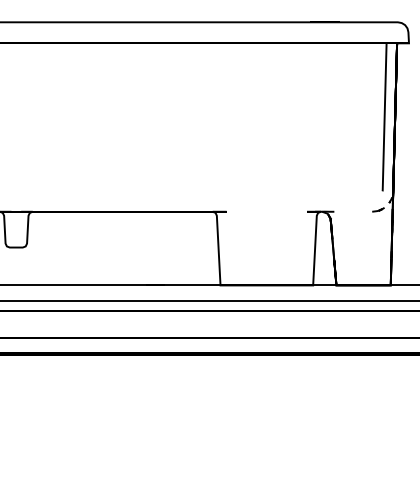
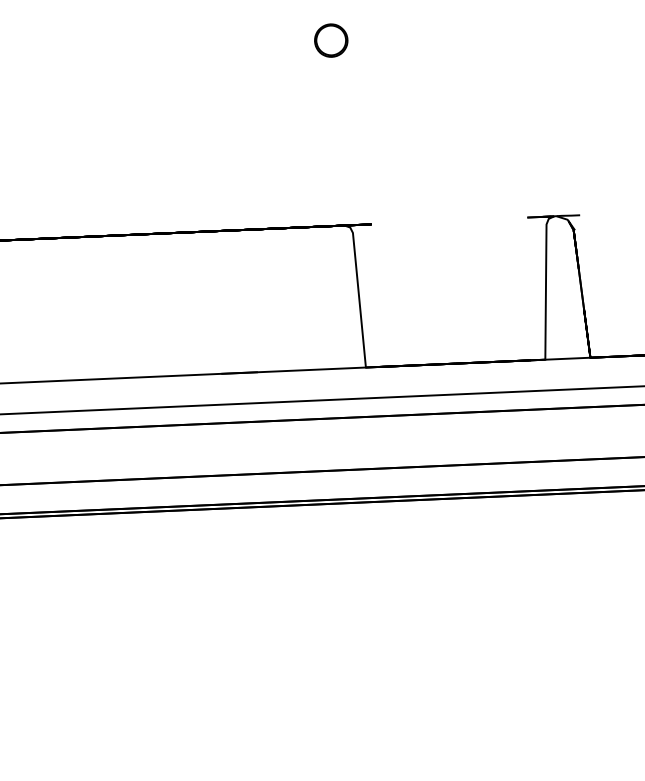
part: (209, 115) -> (330, 39), added

